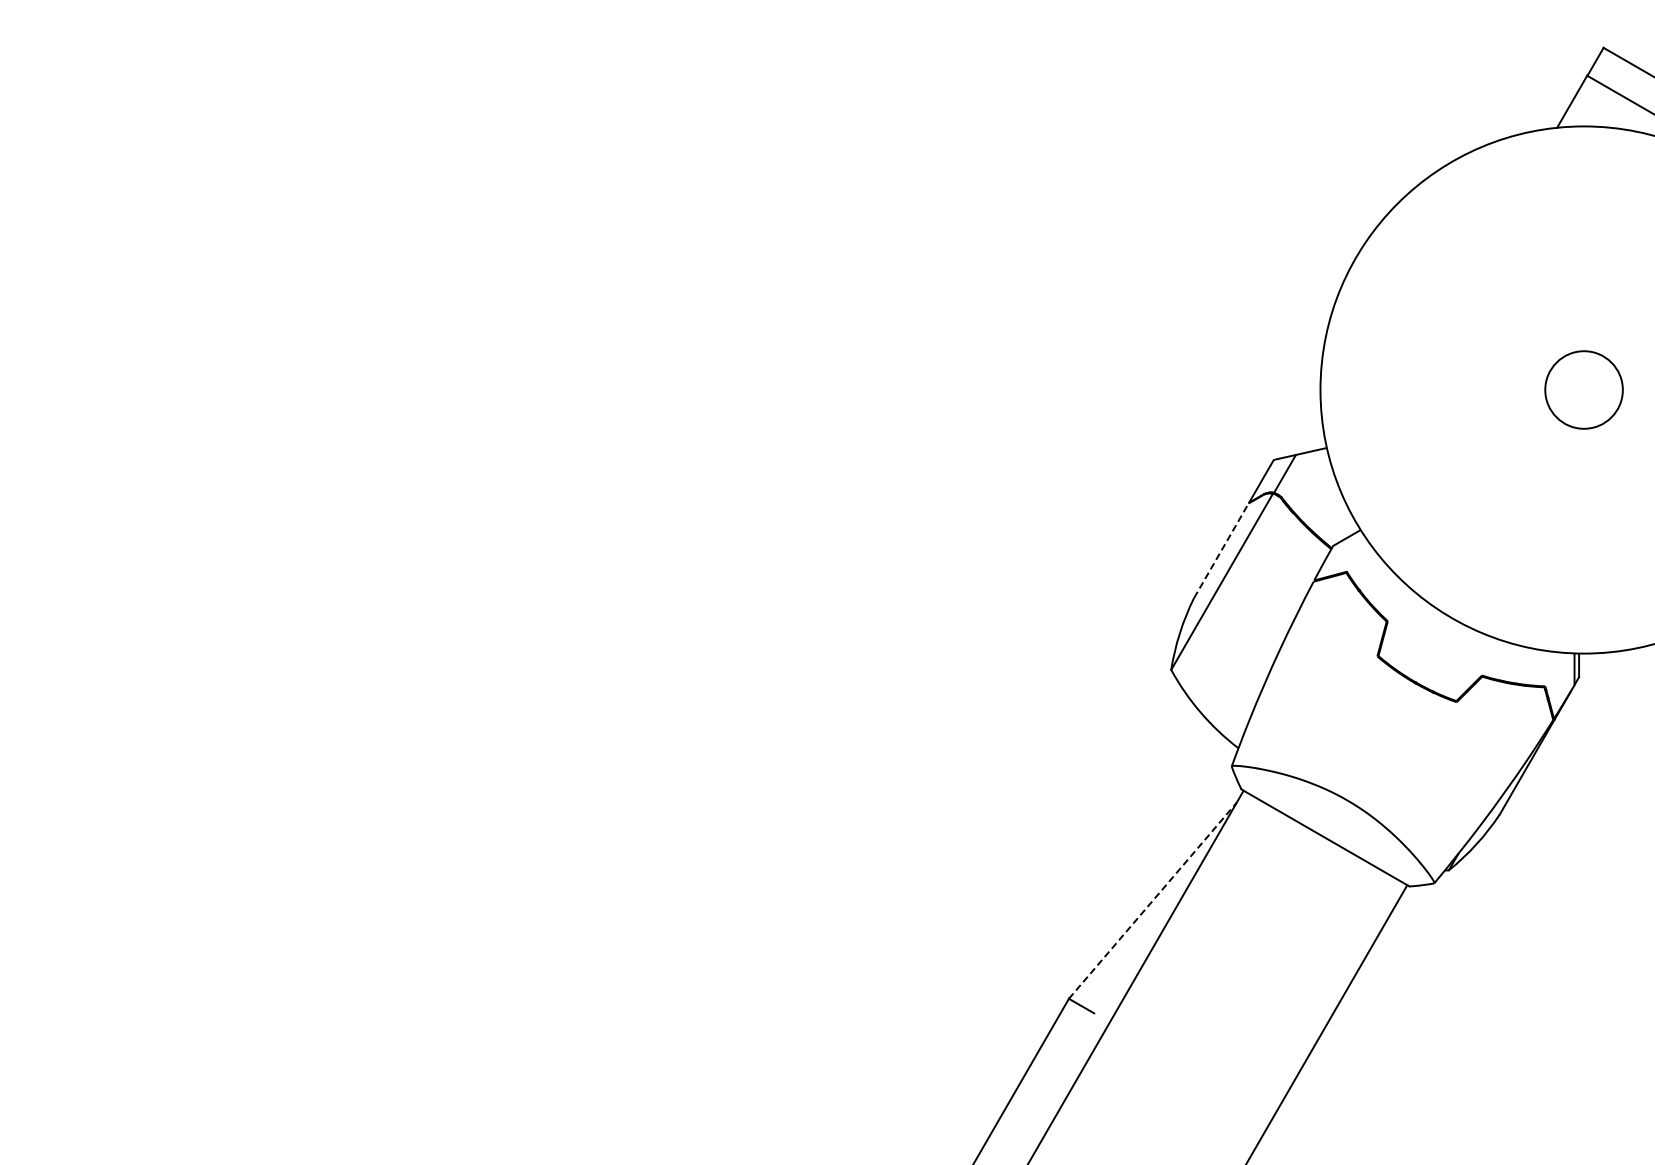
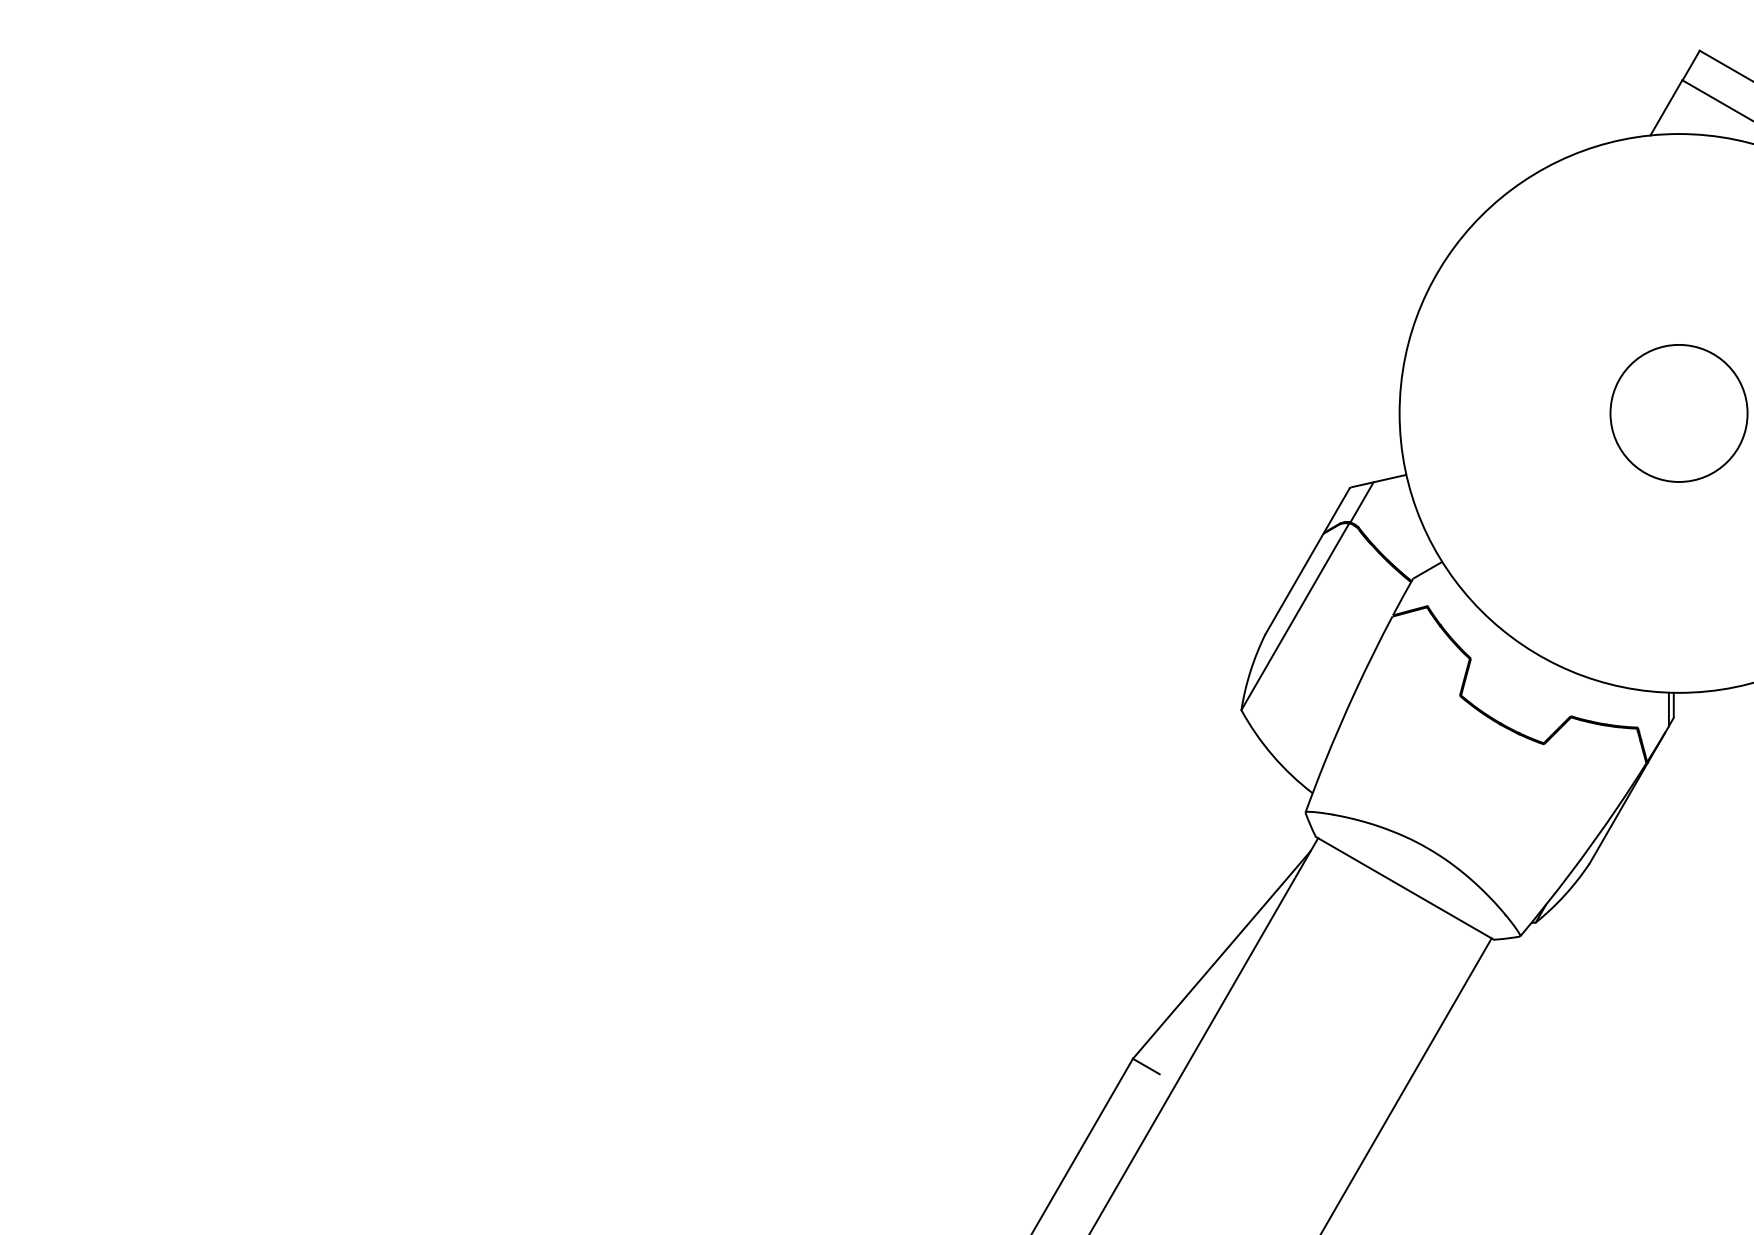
circle: (1583, 389) -> (1678, 412), size x1.67
line: (1221, 550) -> (1294, 583), dashed -> solid
line: (1153, 900) -> (1222, 954), dashed -> solid

